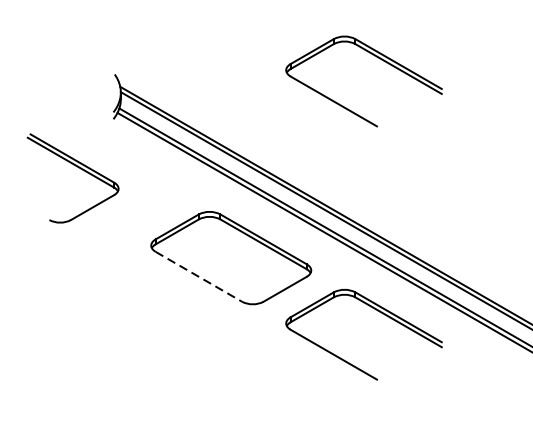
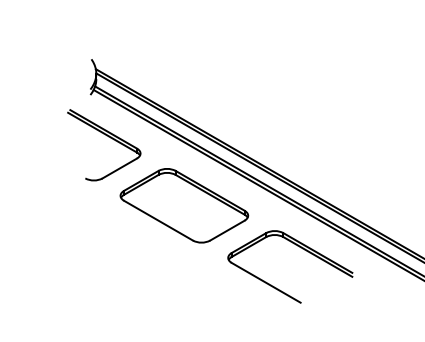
part: (379, 59) -> (302, 47), removed
part: (78, 168) -> (108, 137), moved
line: (198, 276) -> (158, 220), dashed -> solid

